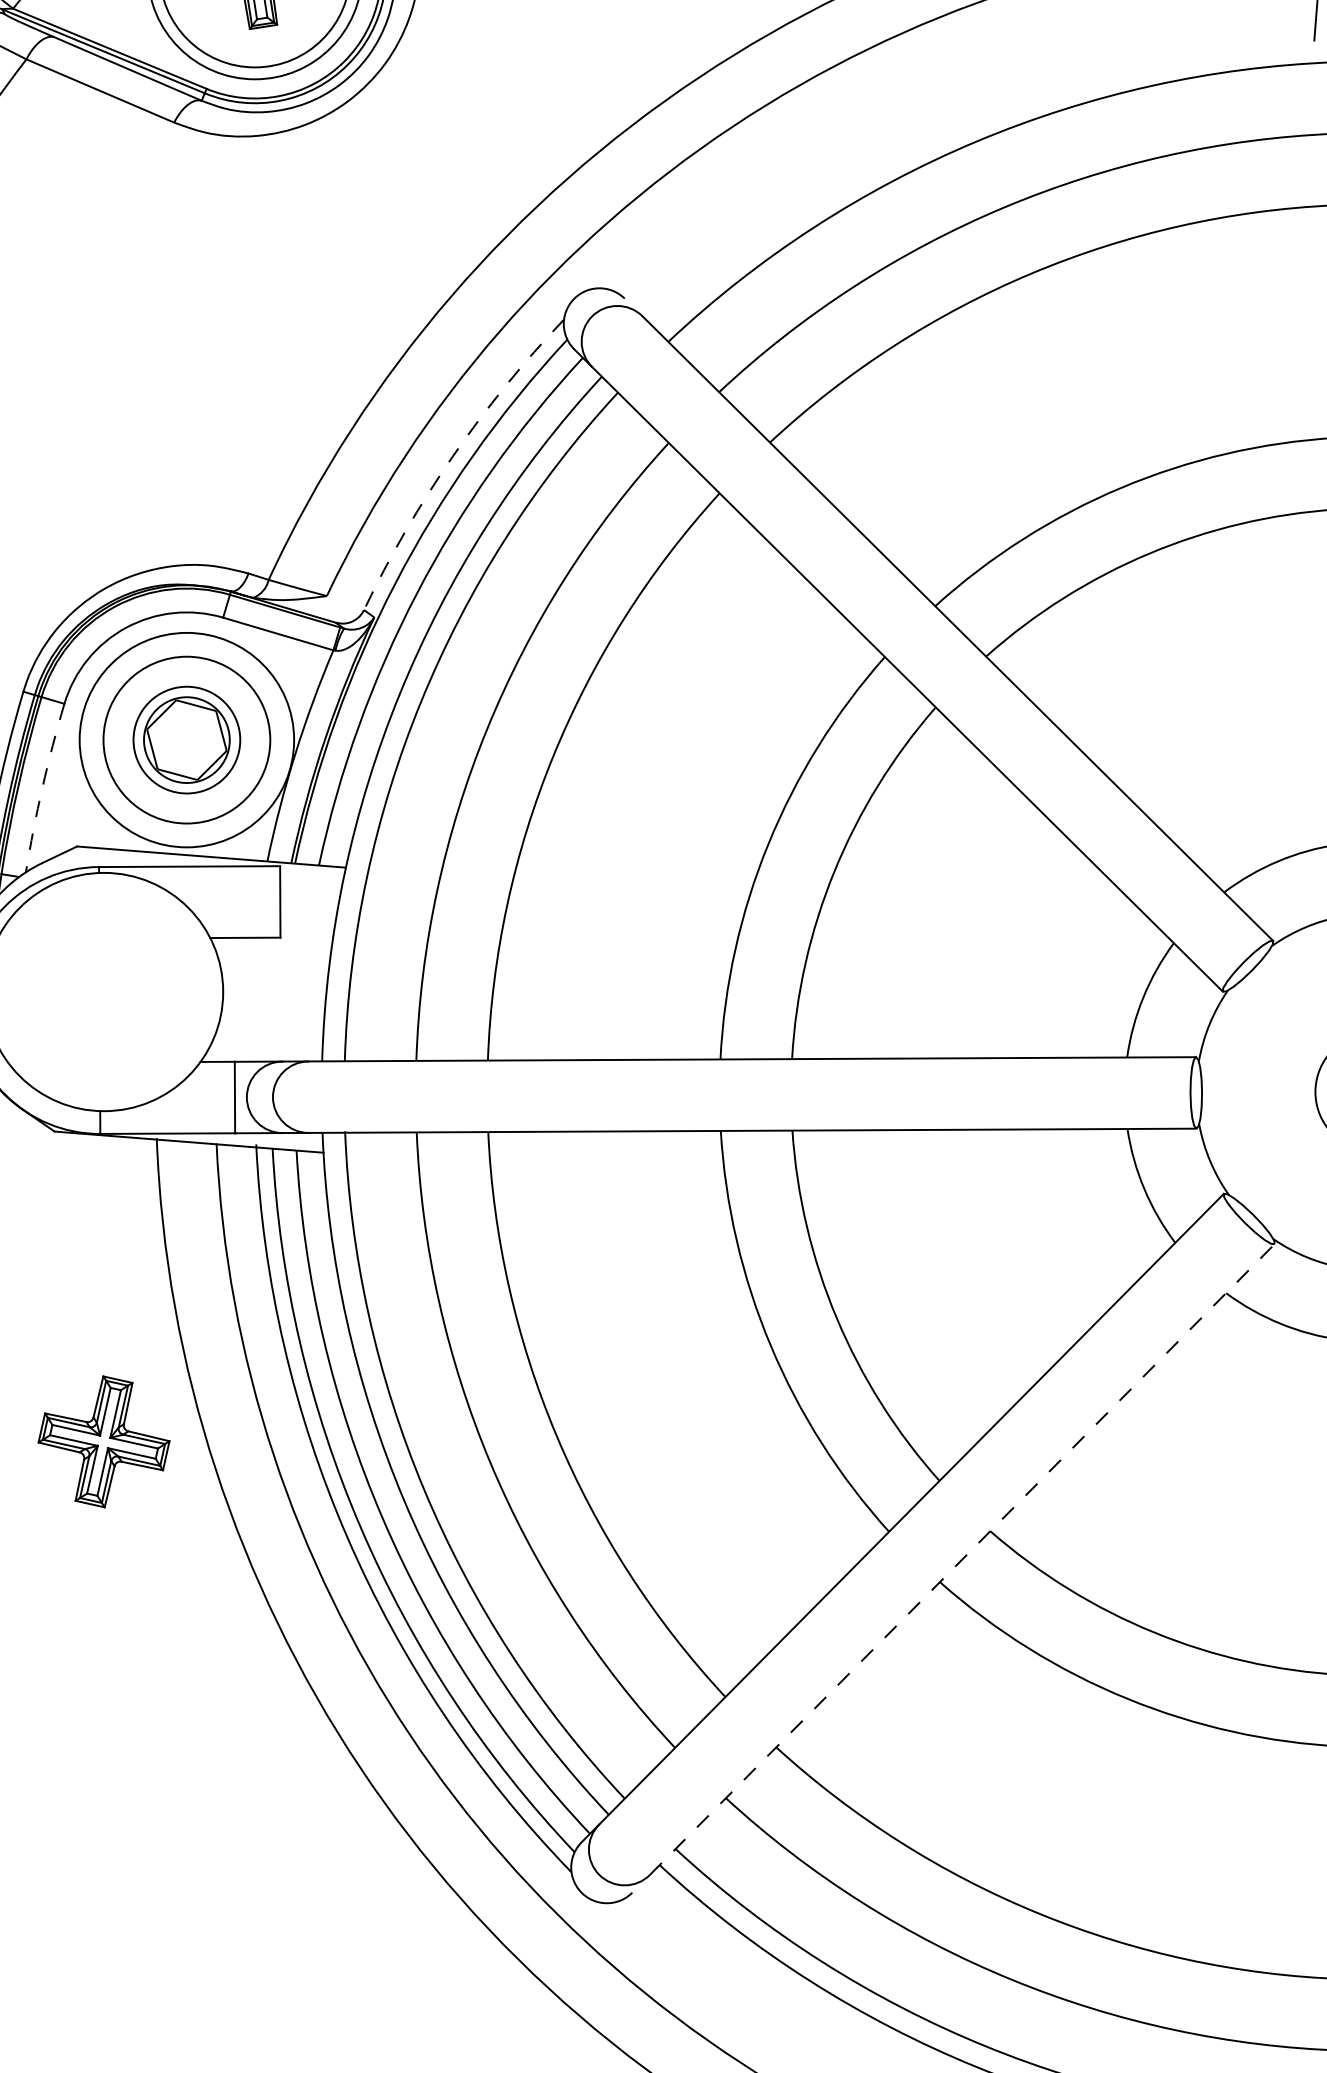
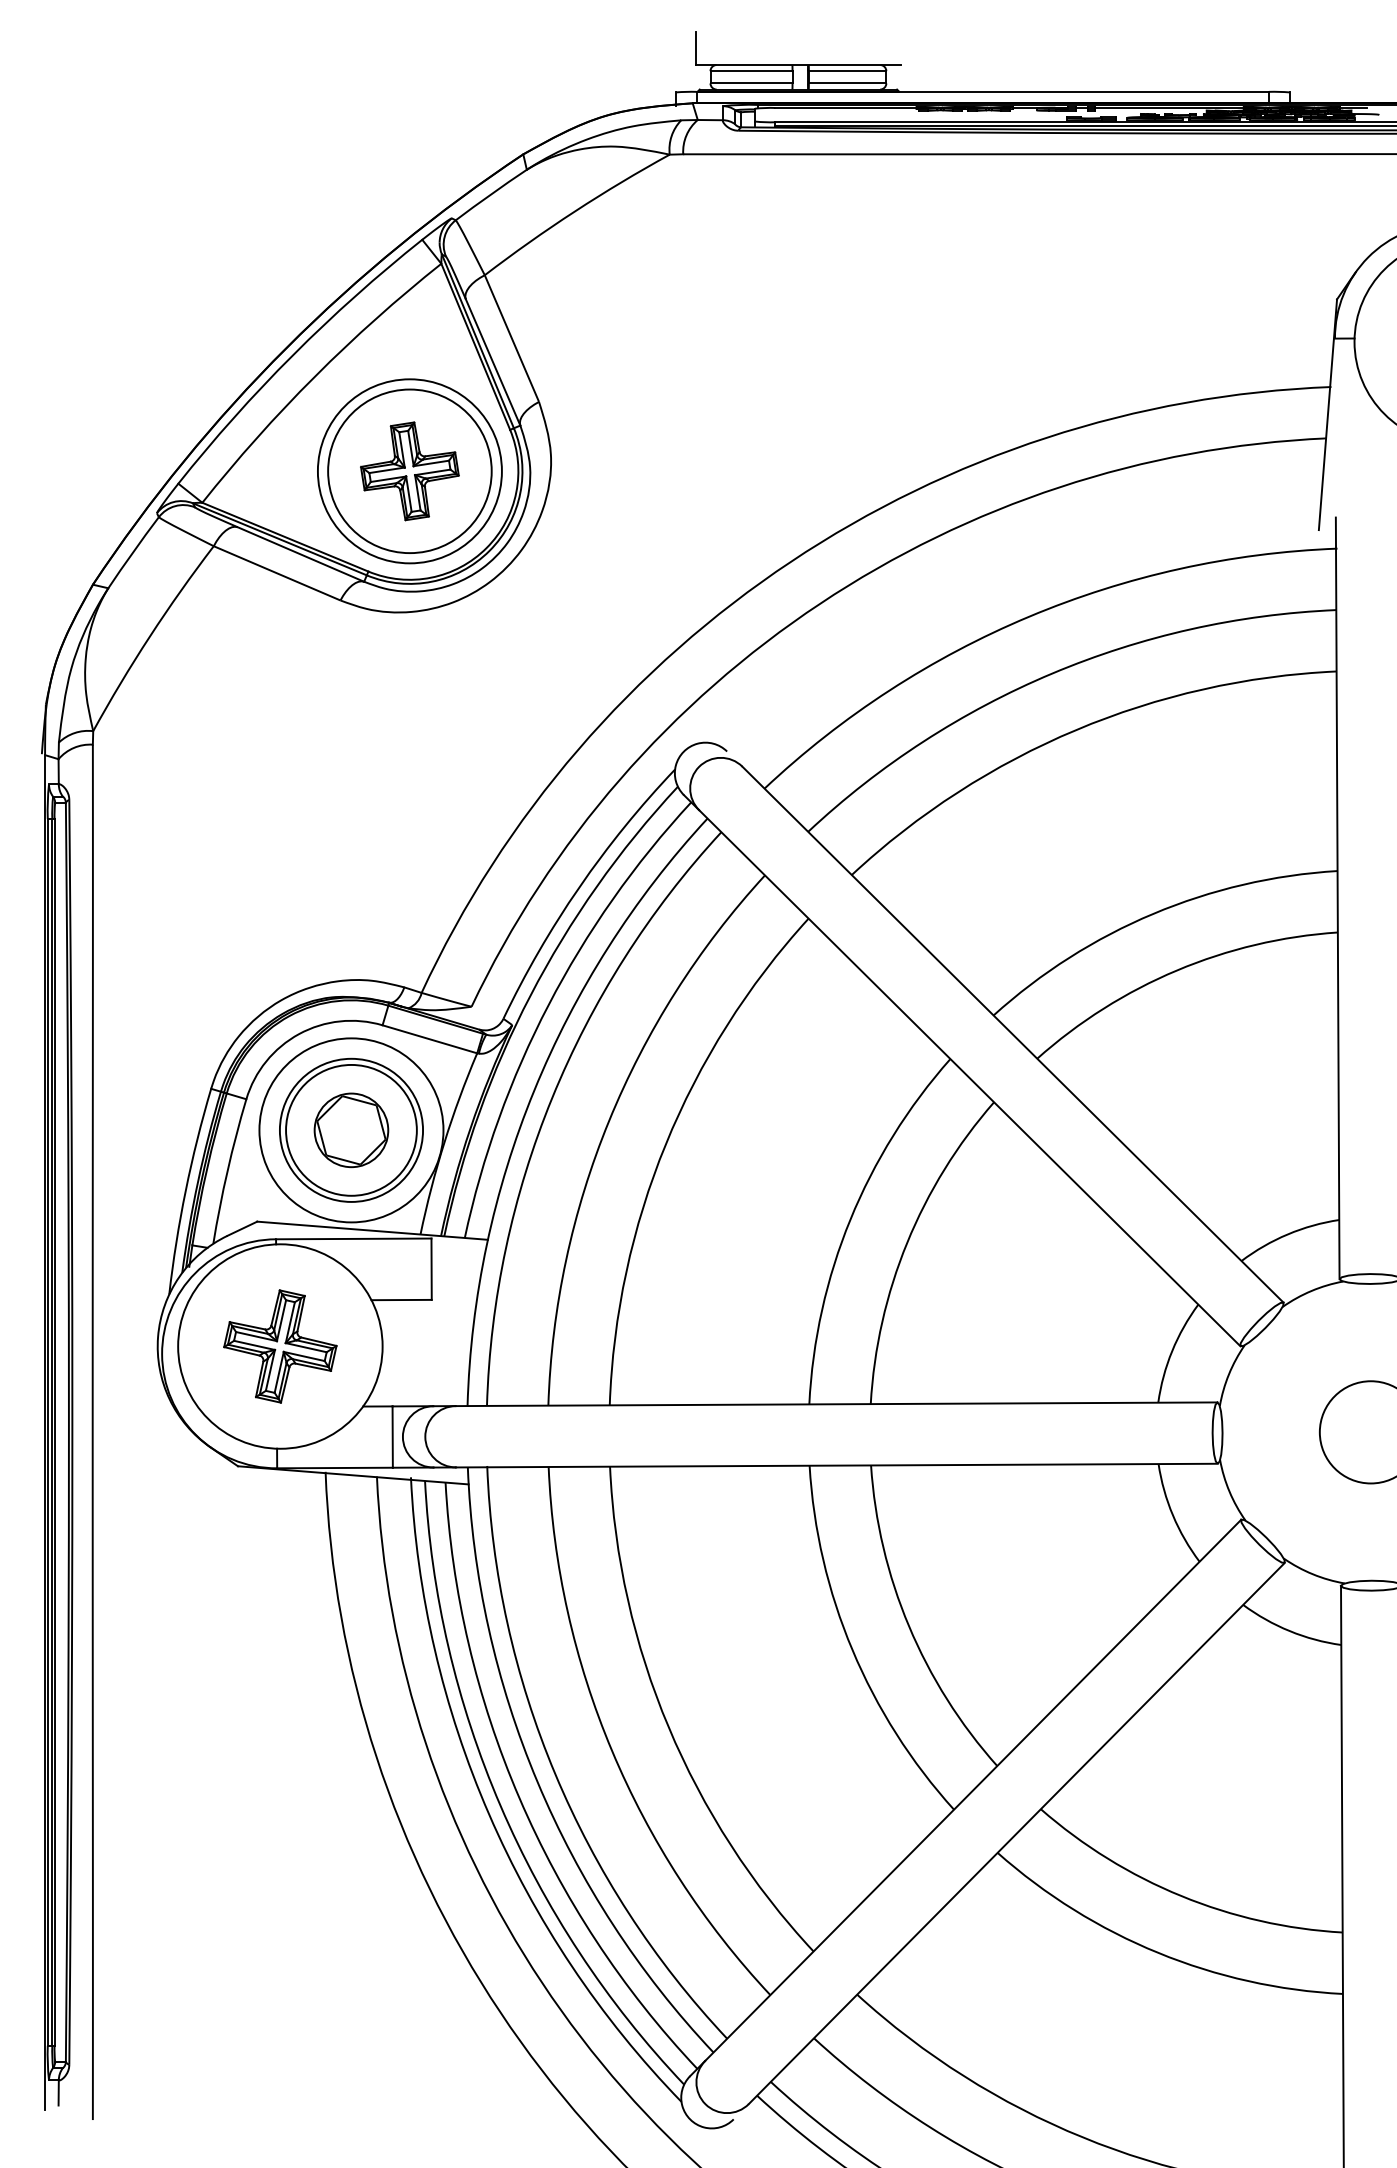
arc: (452, 457) -> (579, 887), dashed -> solid
circle: (186, 739) -> (351, 1129), size x1.43
arc: (42, 788) -> (227, 1171), dashed -> solid
part: (104, 1441) -> (280, 1346), moved
line: (961, 1559) -> (1016, 1833), dashed -> solid

